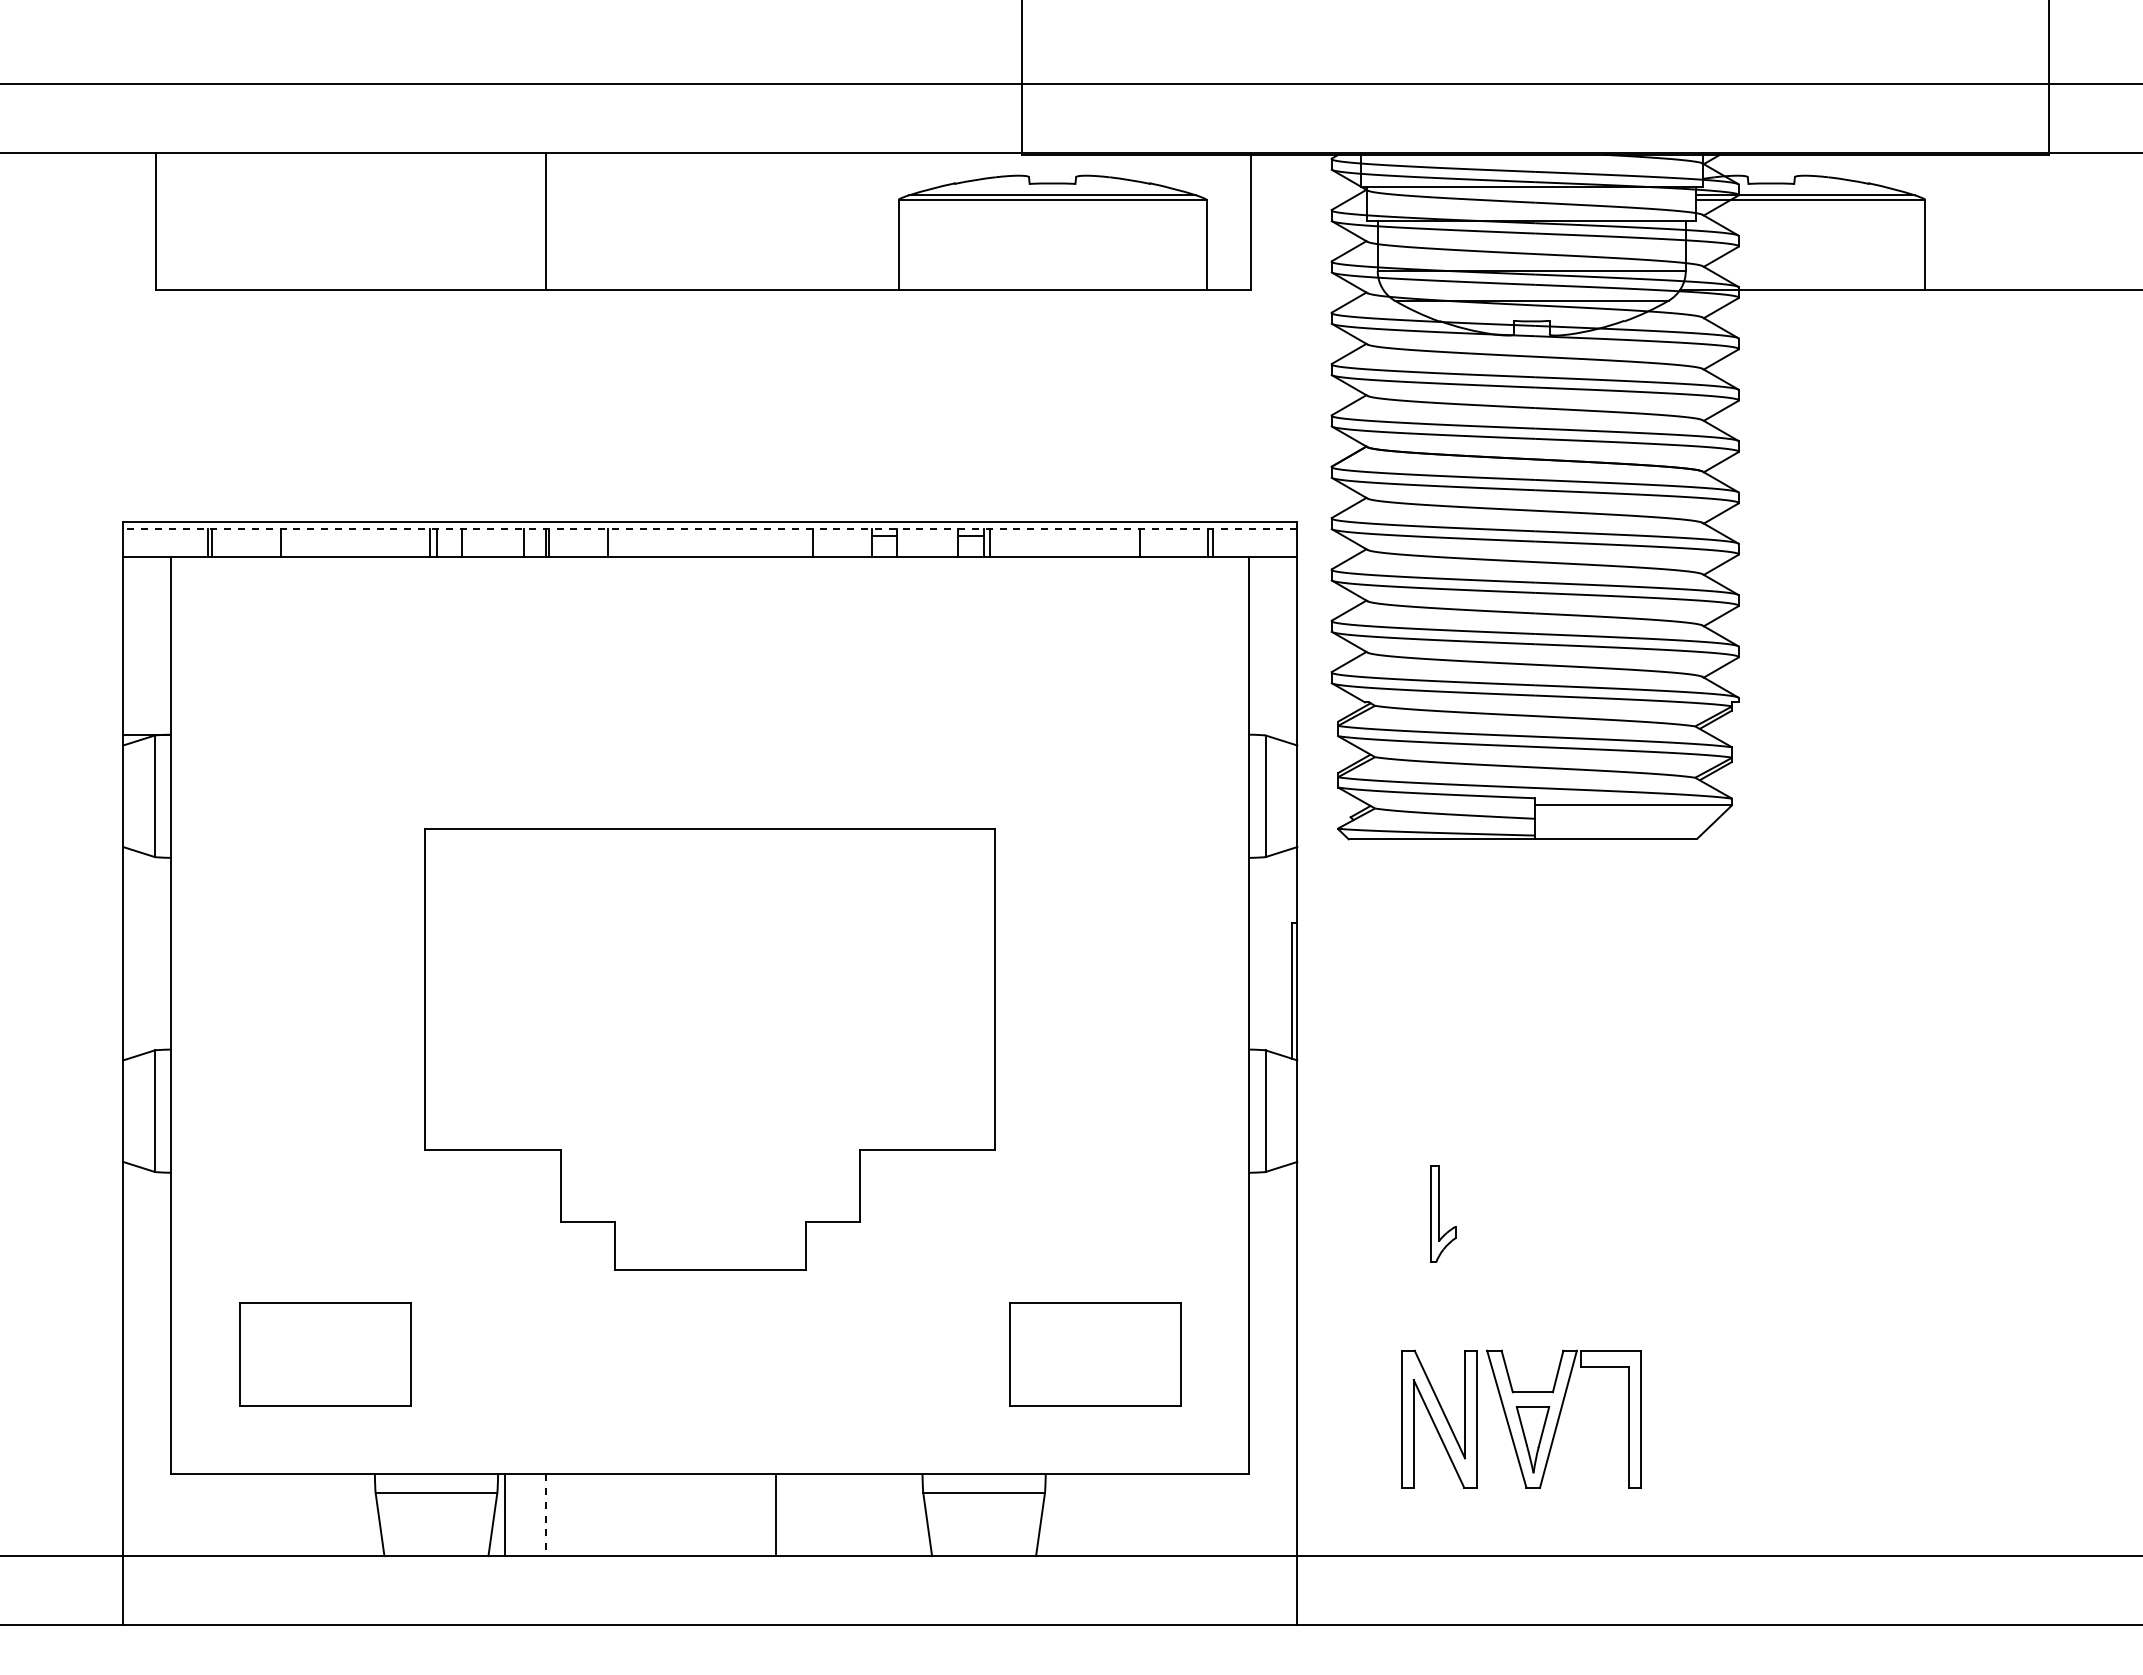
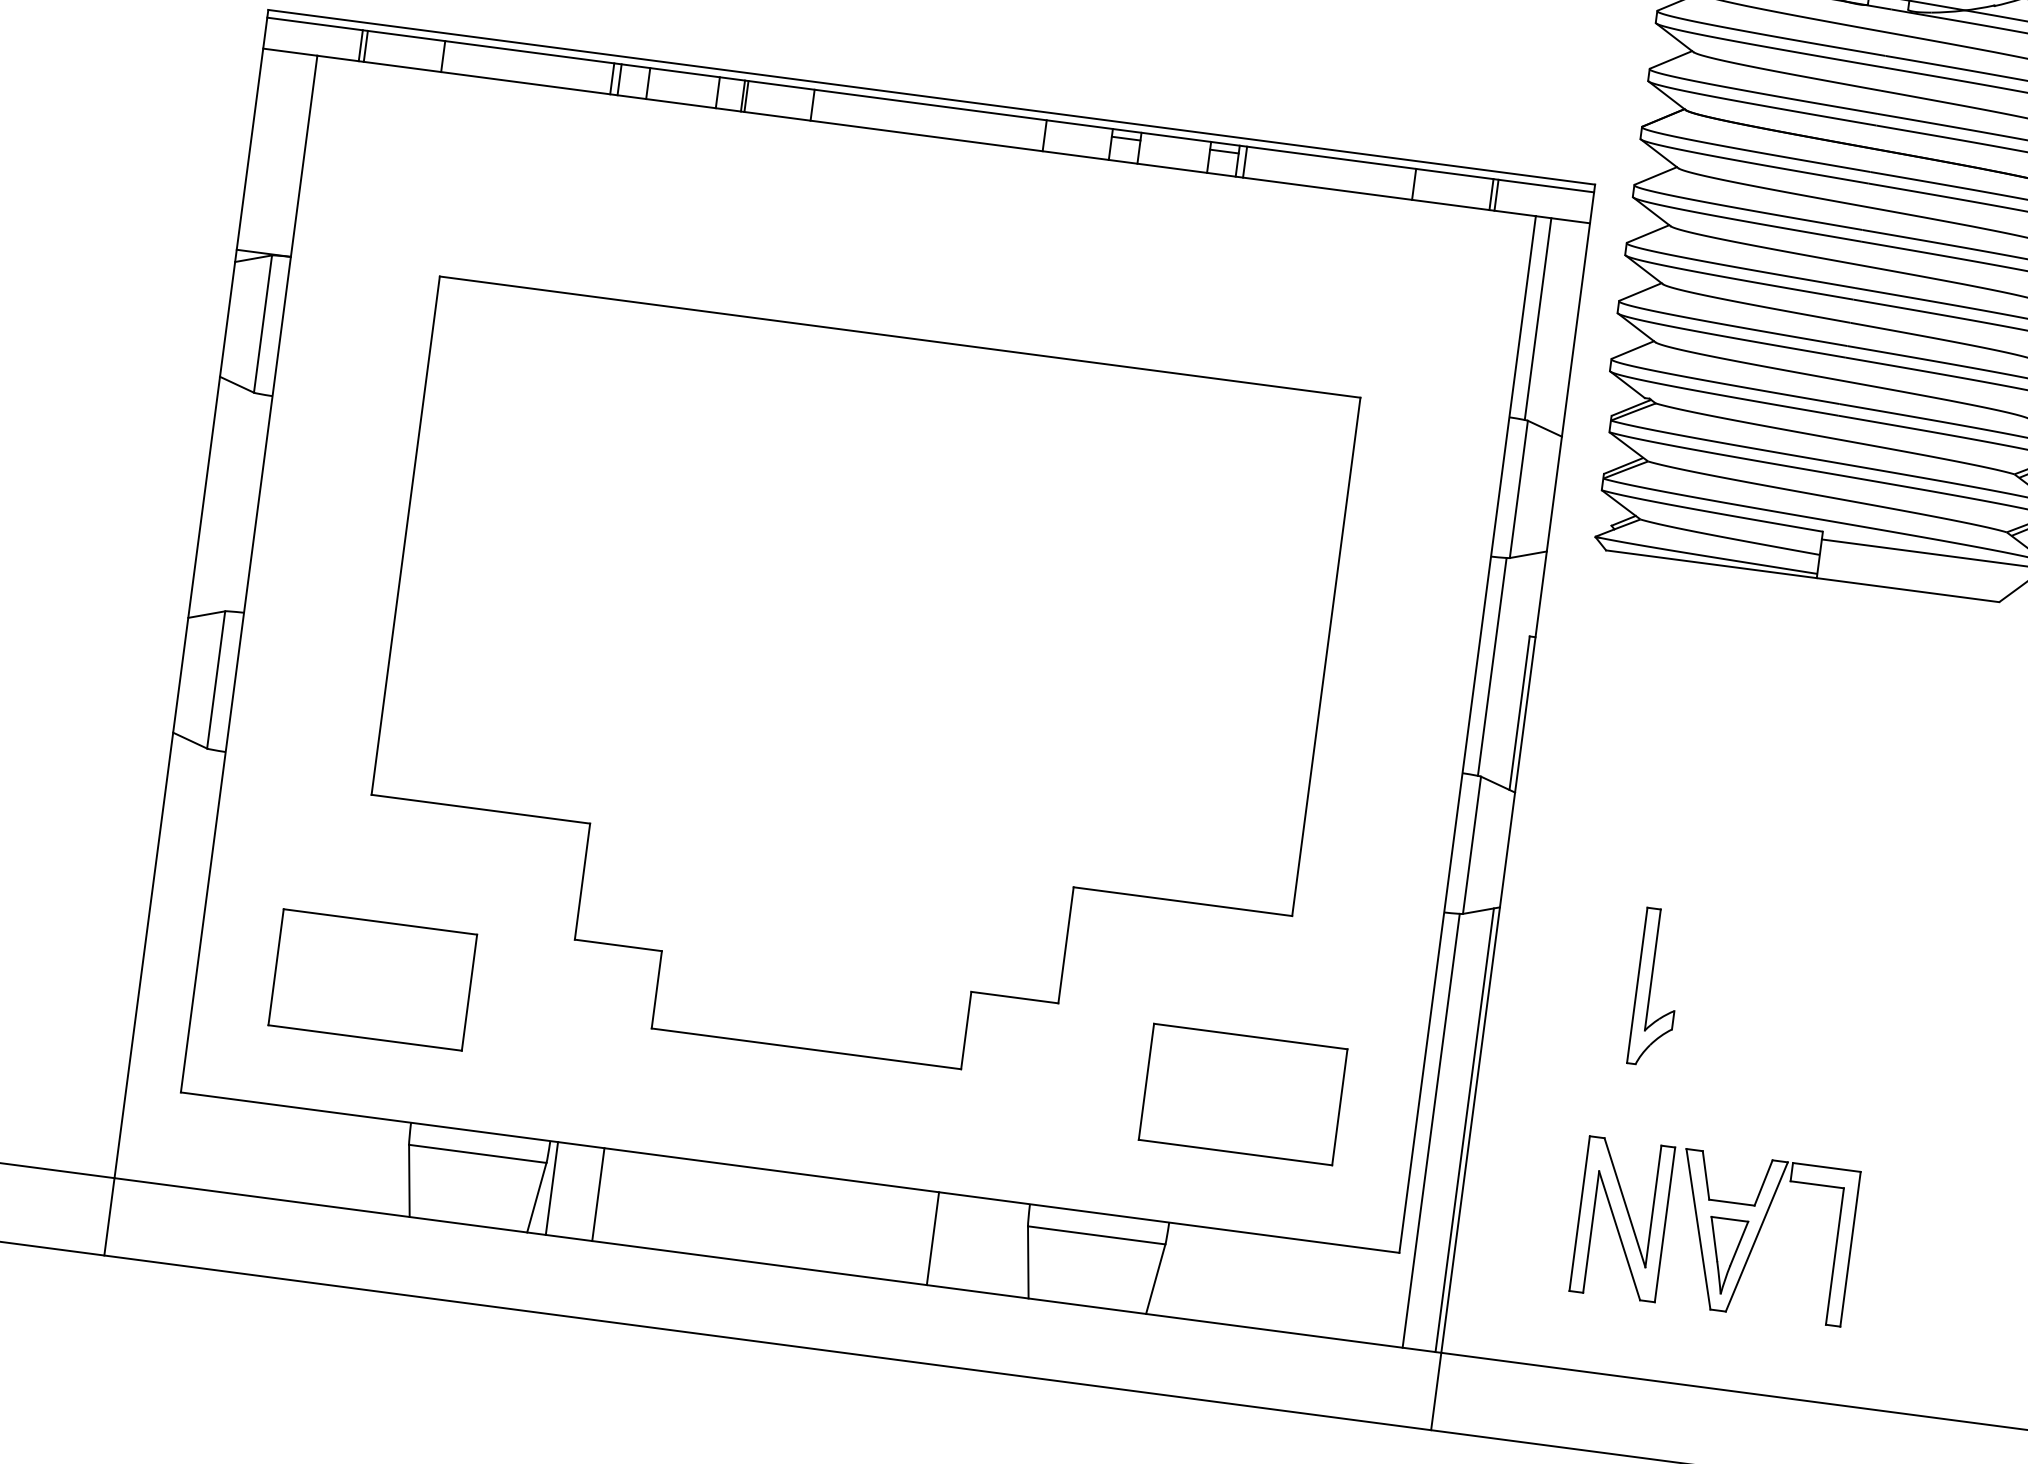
line: (710, 529) -> (930, 105), dashed -> solid
line: (1263, 645) -> (1538, 318), added
line: (1263, 953) -> (1492, 666), added
part: (710, 1049) -> (853, 692), size x1.43
part: (1443, 1213) -> (1657, 987), size x1.43
line: (1292, 1359) -> (1465, 1129), added
line: (1263, 1364) -> (1431, 1131), added
line: (776, 1514) -> (933, 1238), moved
line: (546, 1515) -> (598, 1195), dashed -> solid

